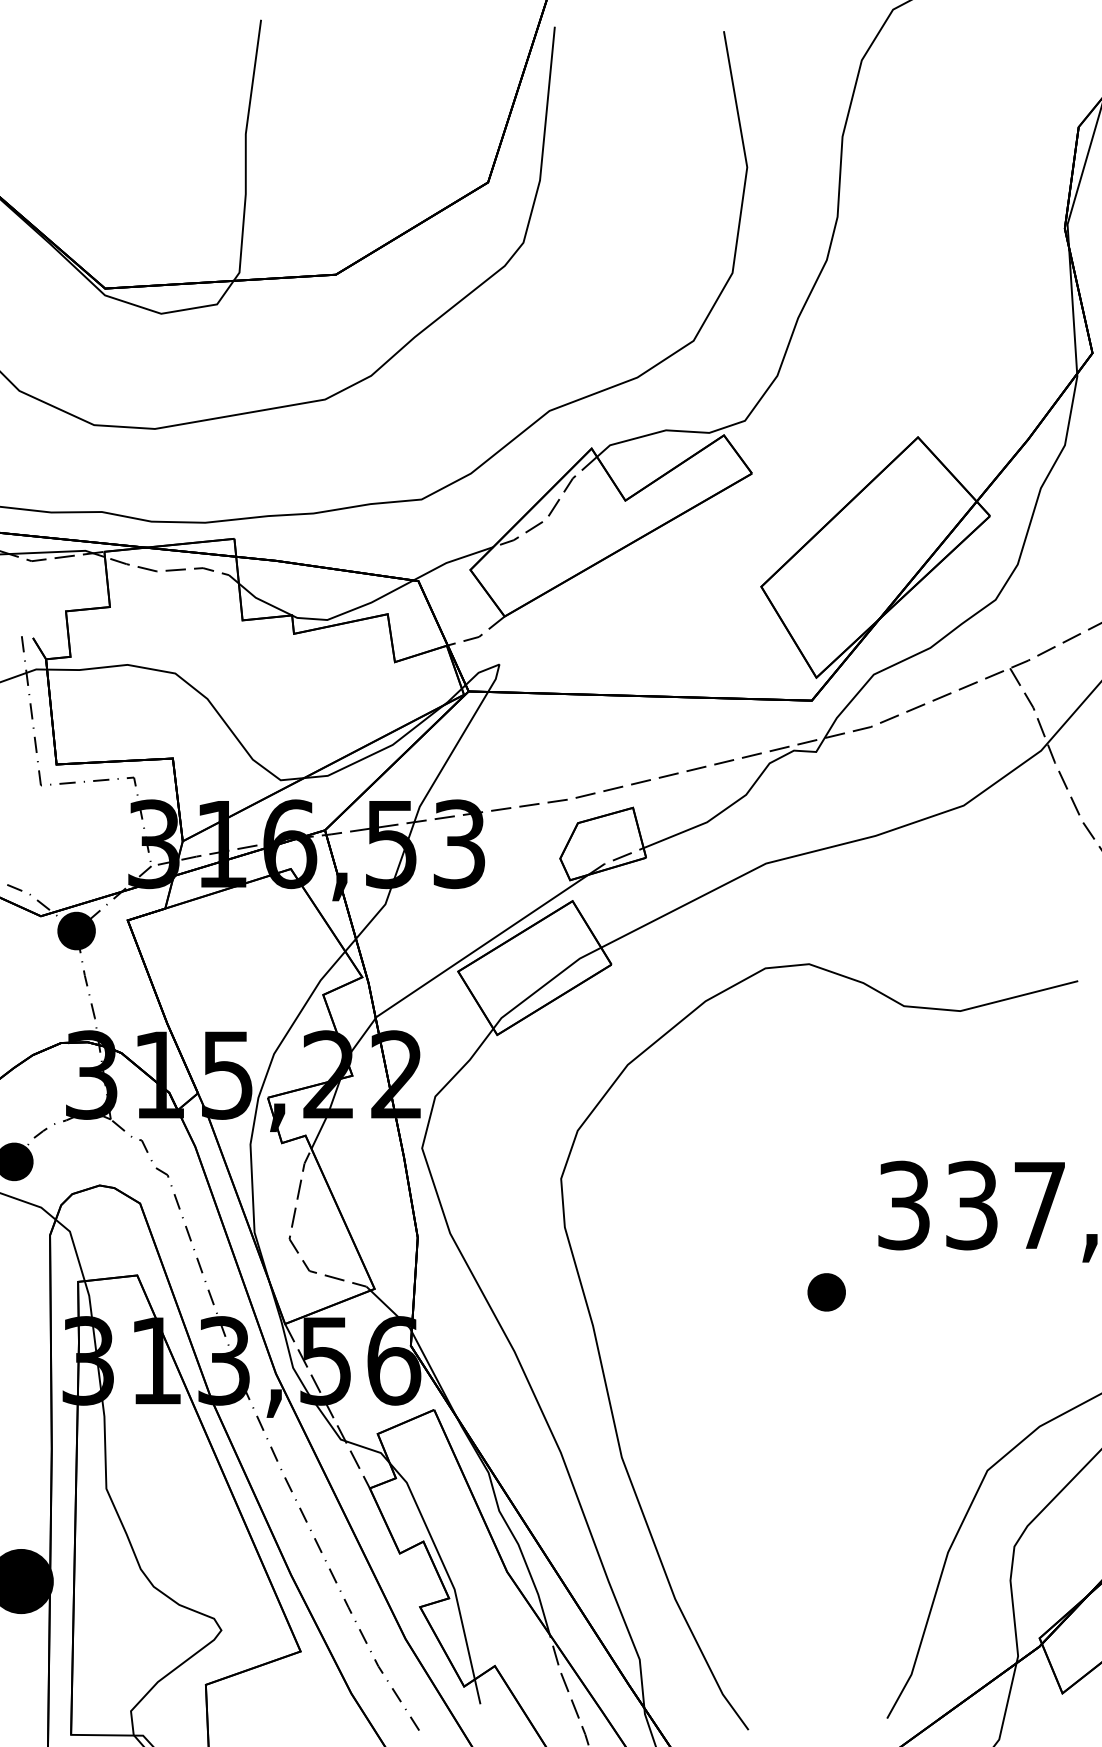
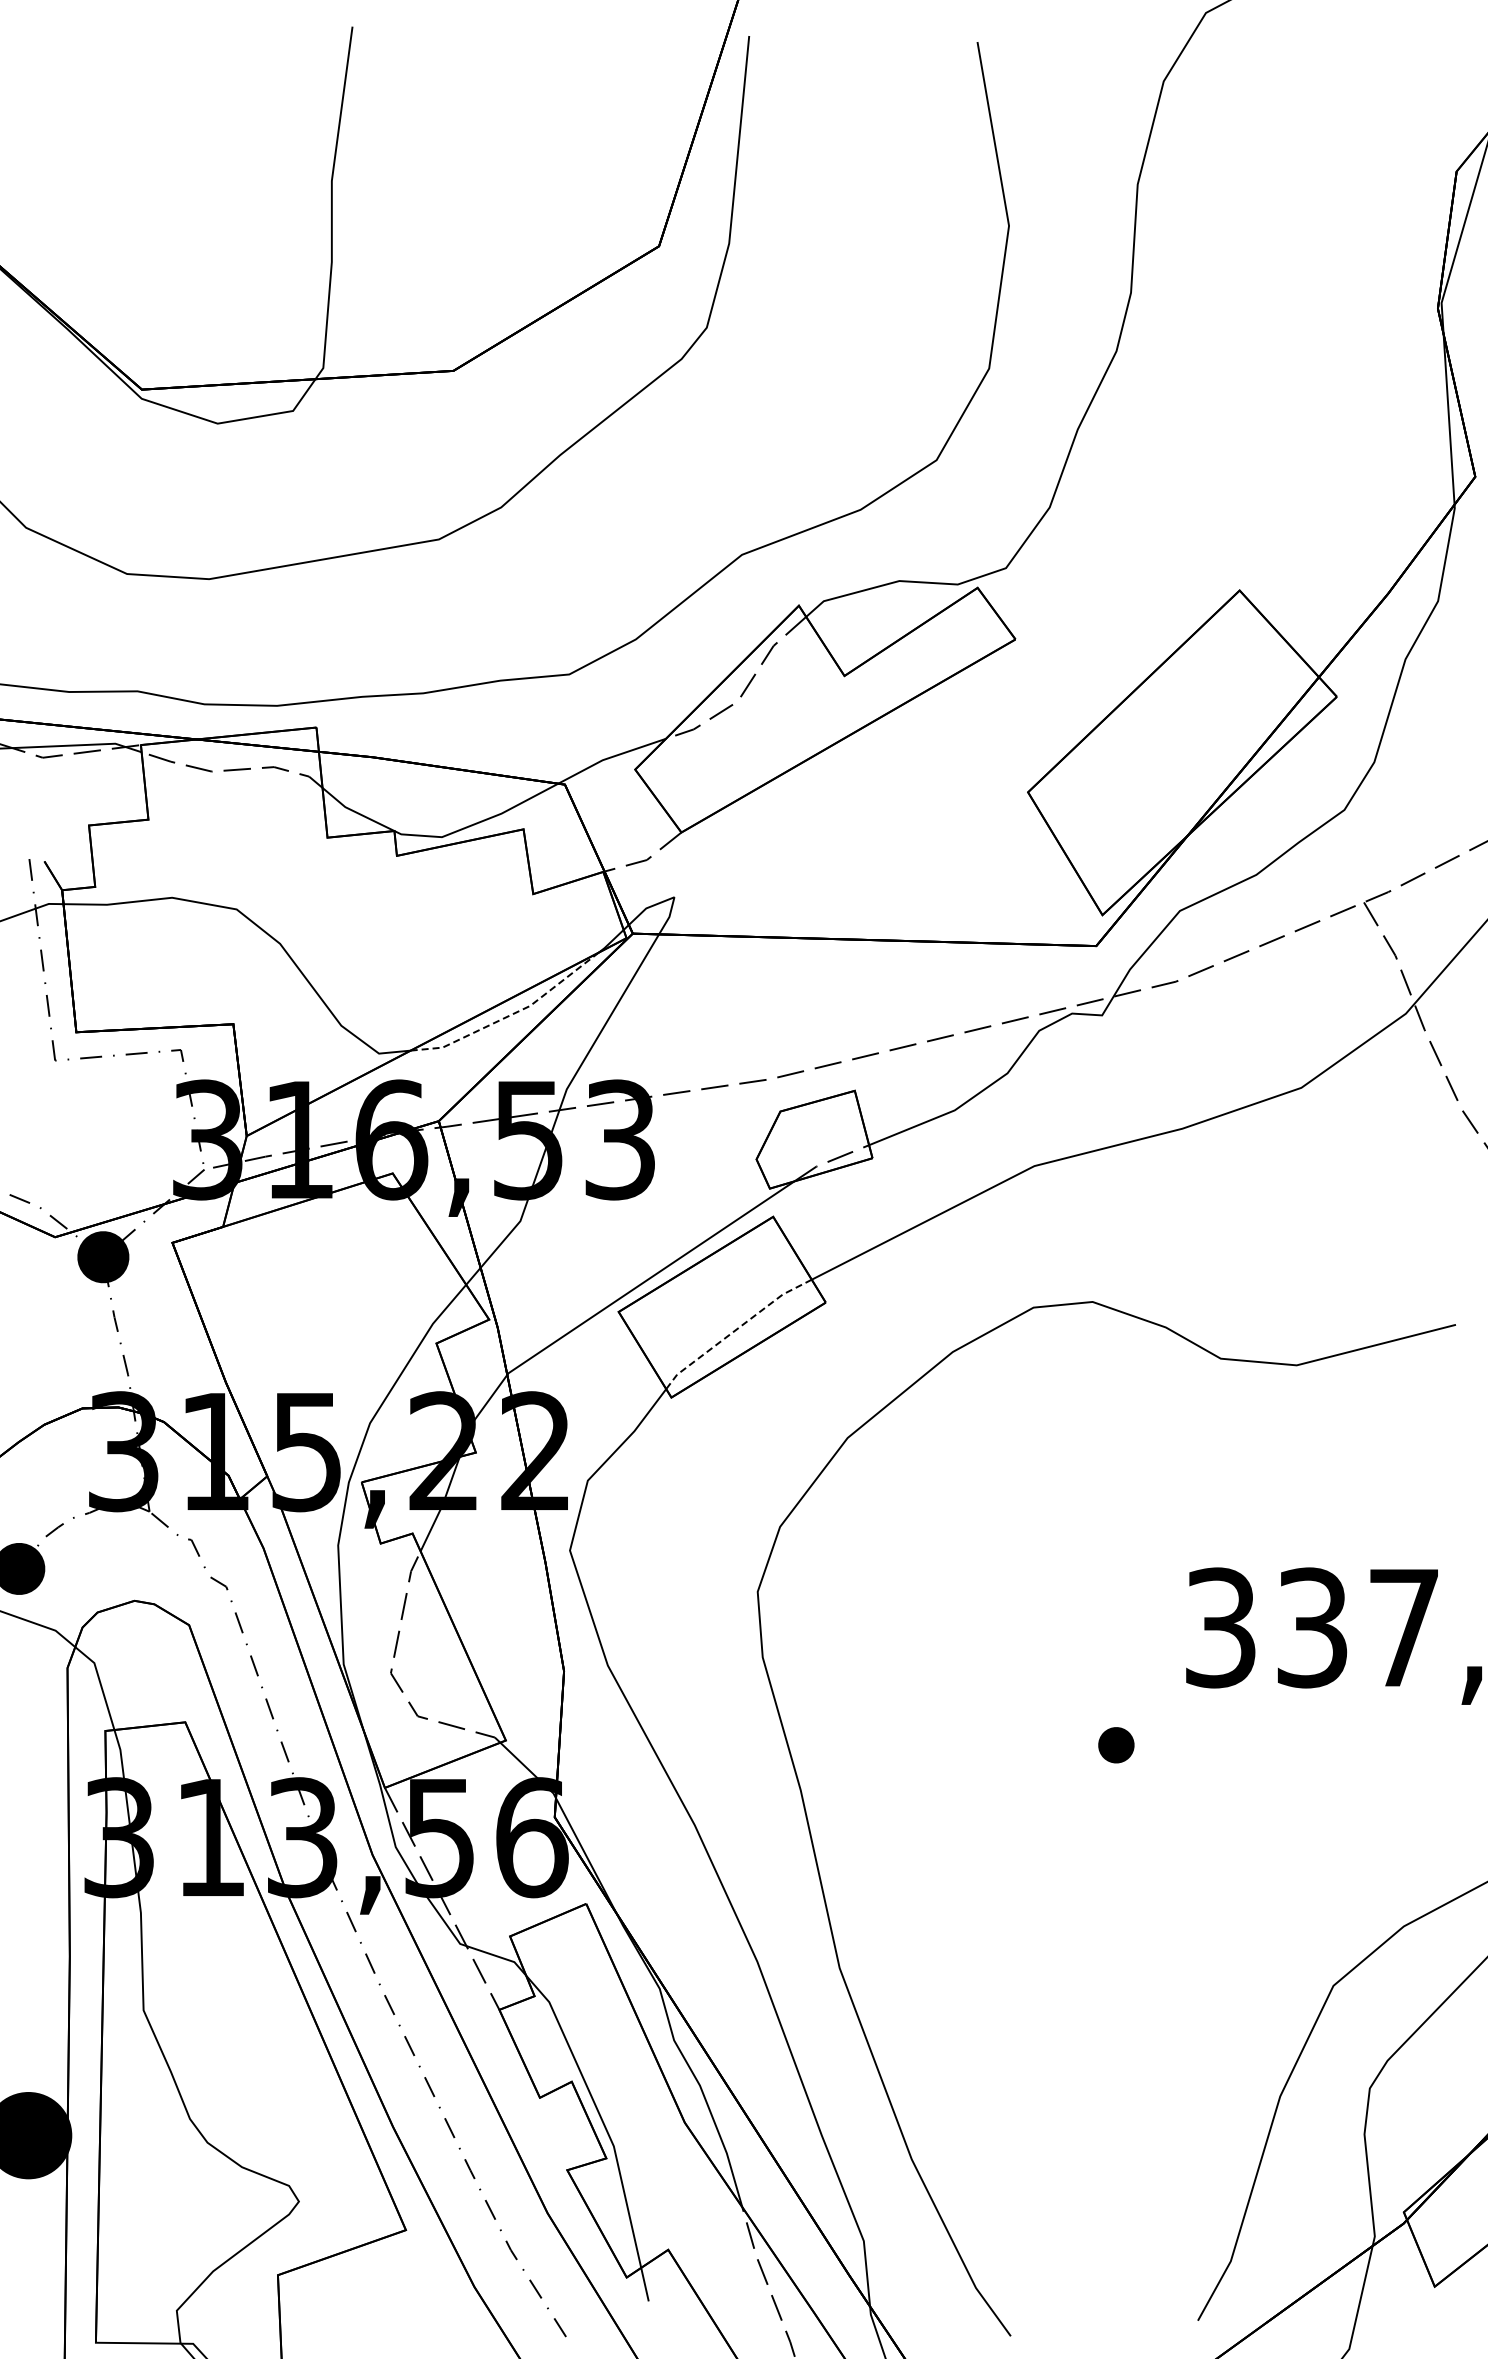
line: (378, 752) -> (510, 1015), solid -> dashed
line: (544, 985) -> (735, 1330), solid -> dashed
part: (826, 1292) -> (1116, 1745), size x0.7

